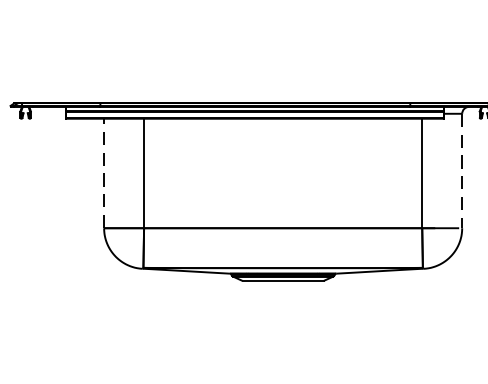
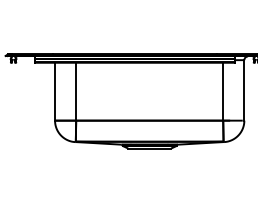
line: (462, 171) -> (244, 90), dashed -> solid
line: (104, 173) -> (55, 91), dashed -> solid

